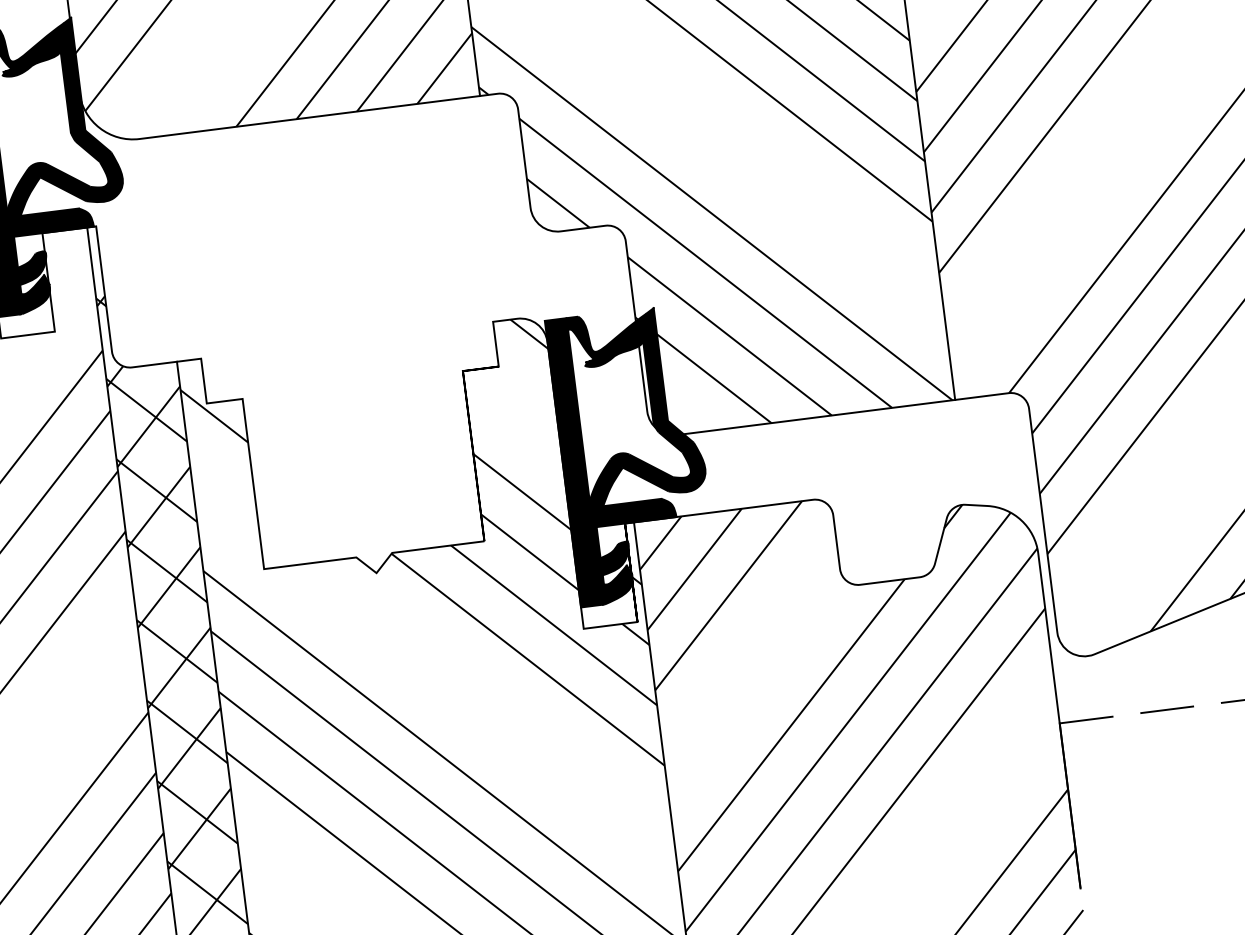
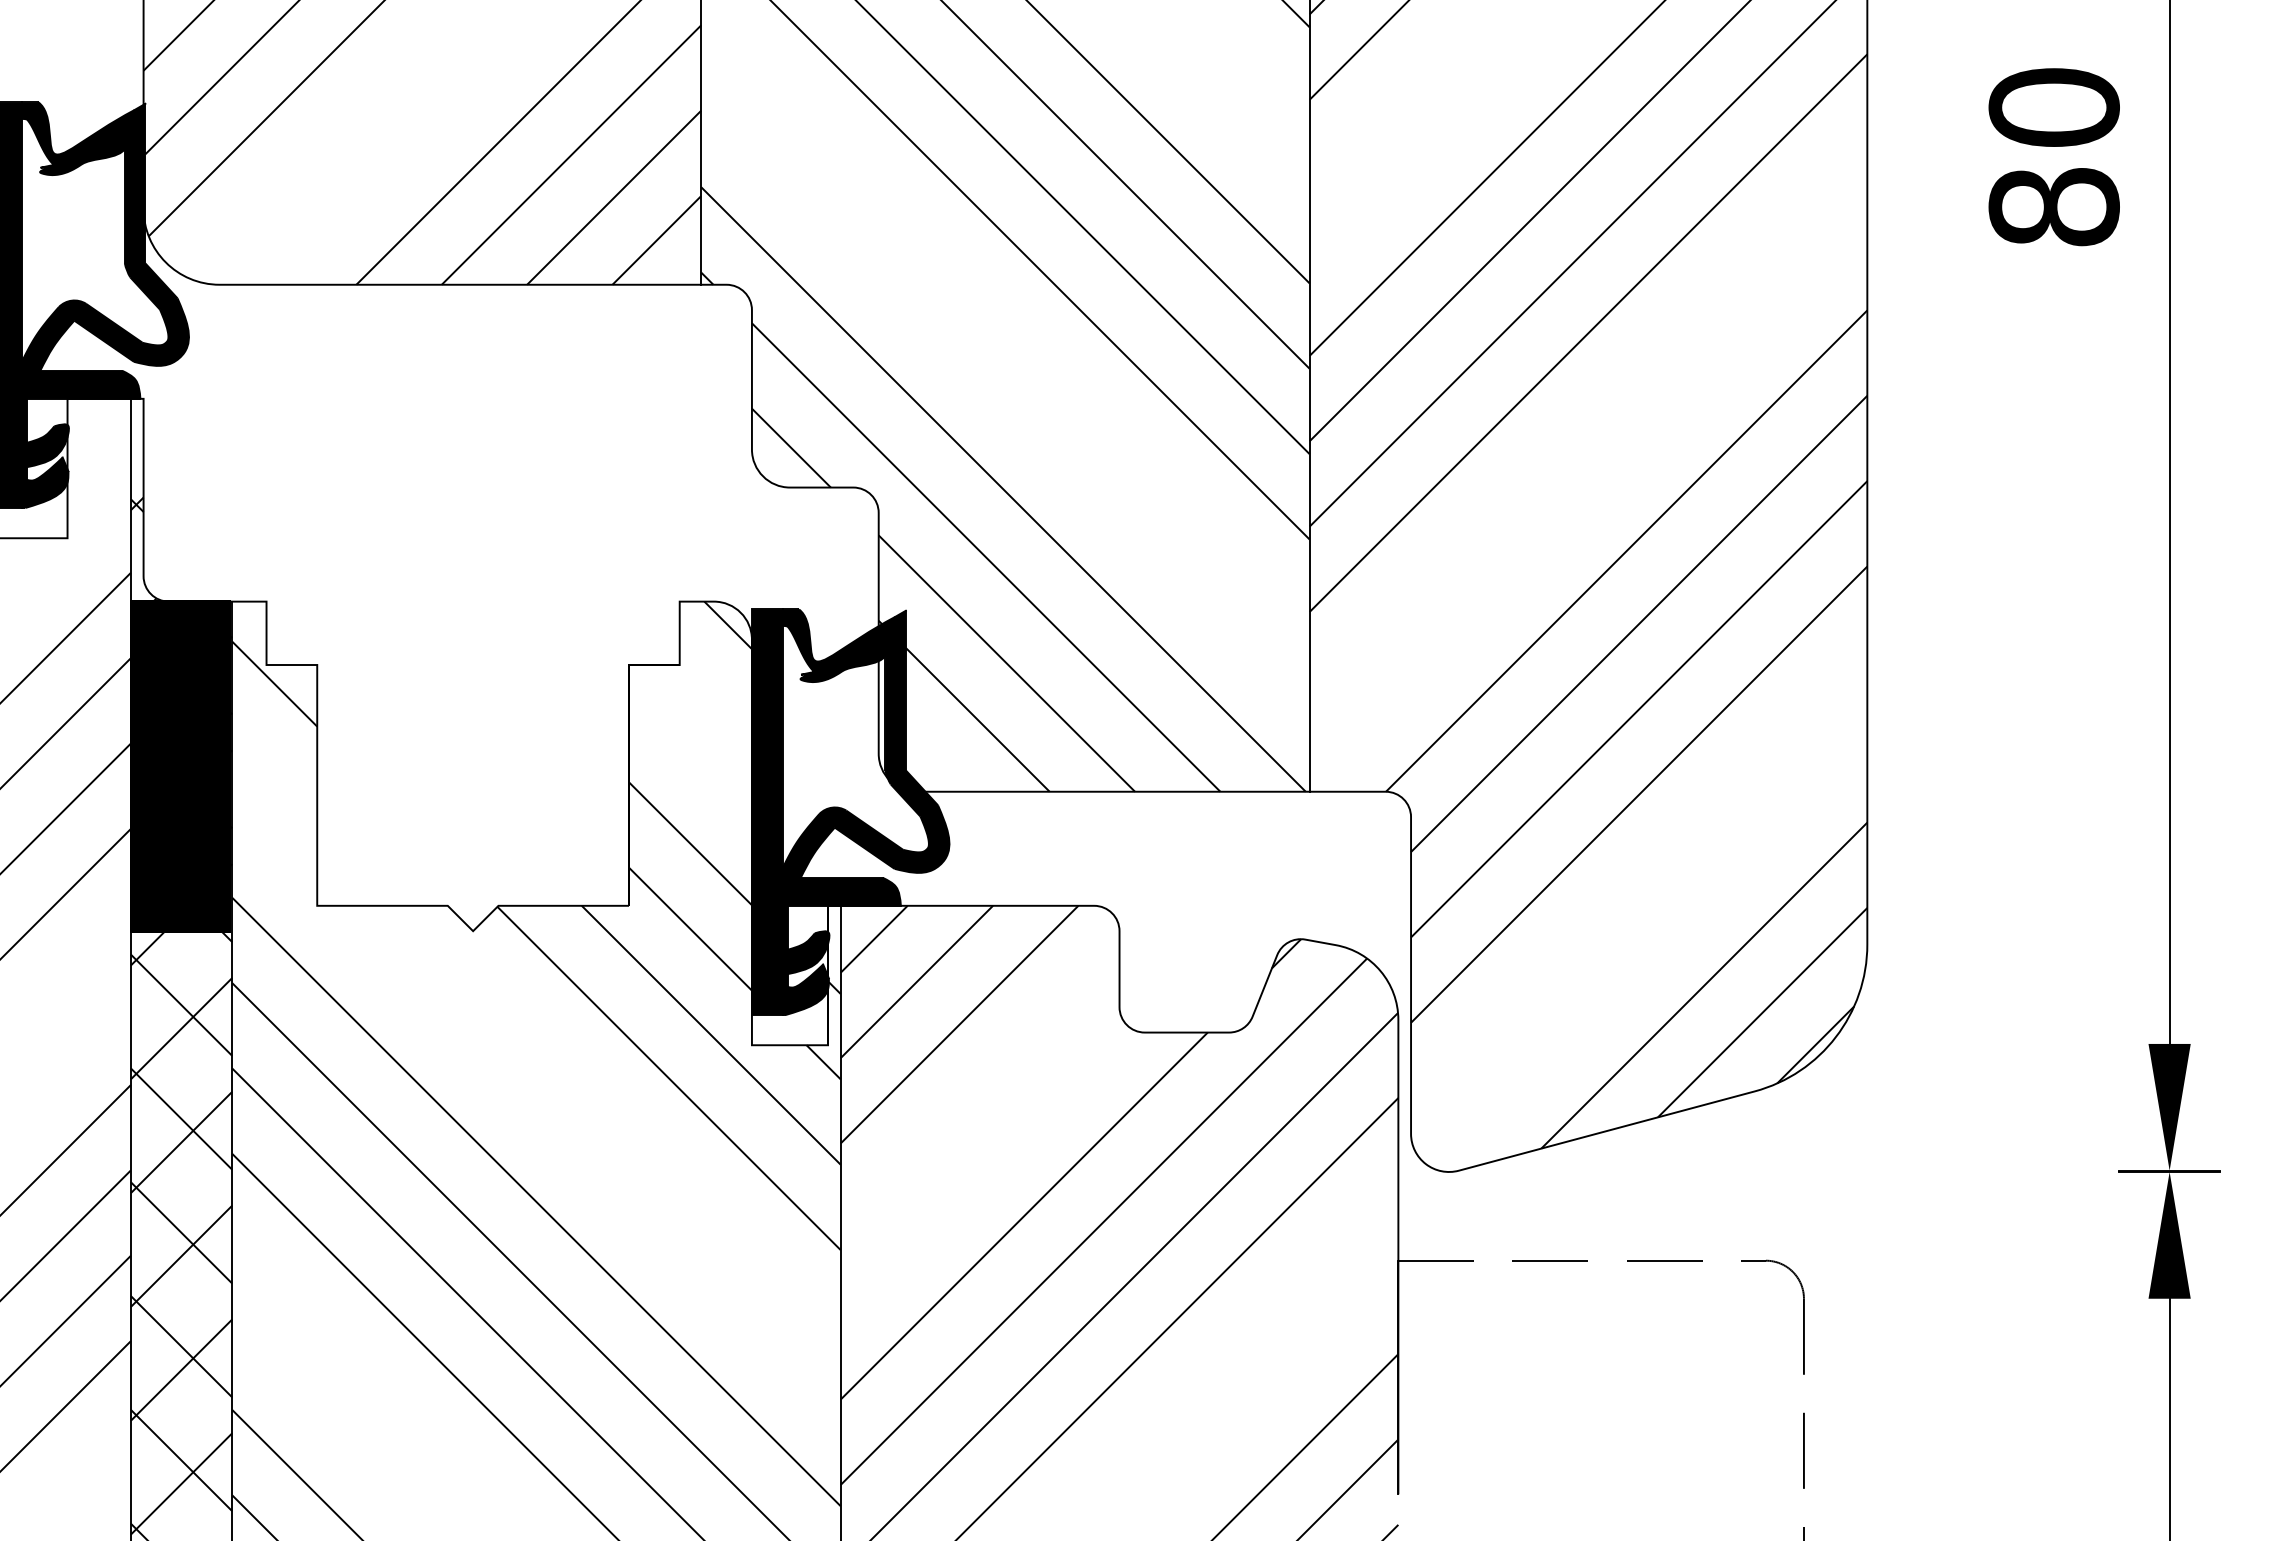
fill: (154, 482) -> (179, 766), added

